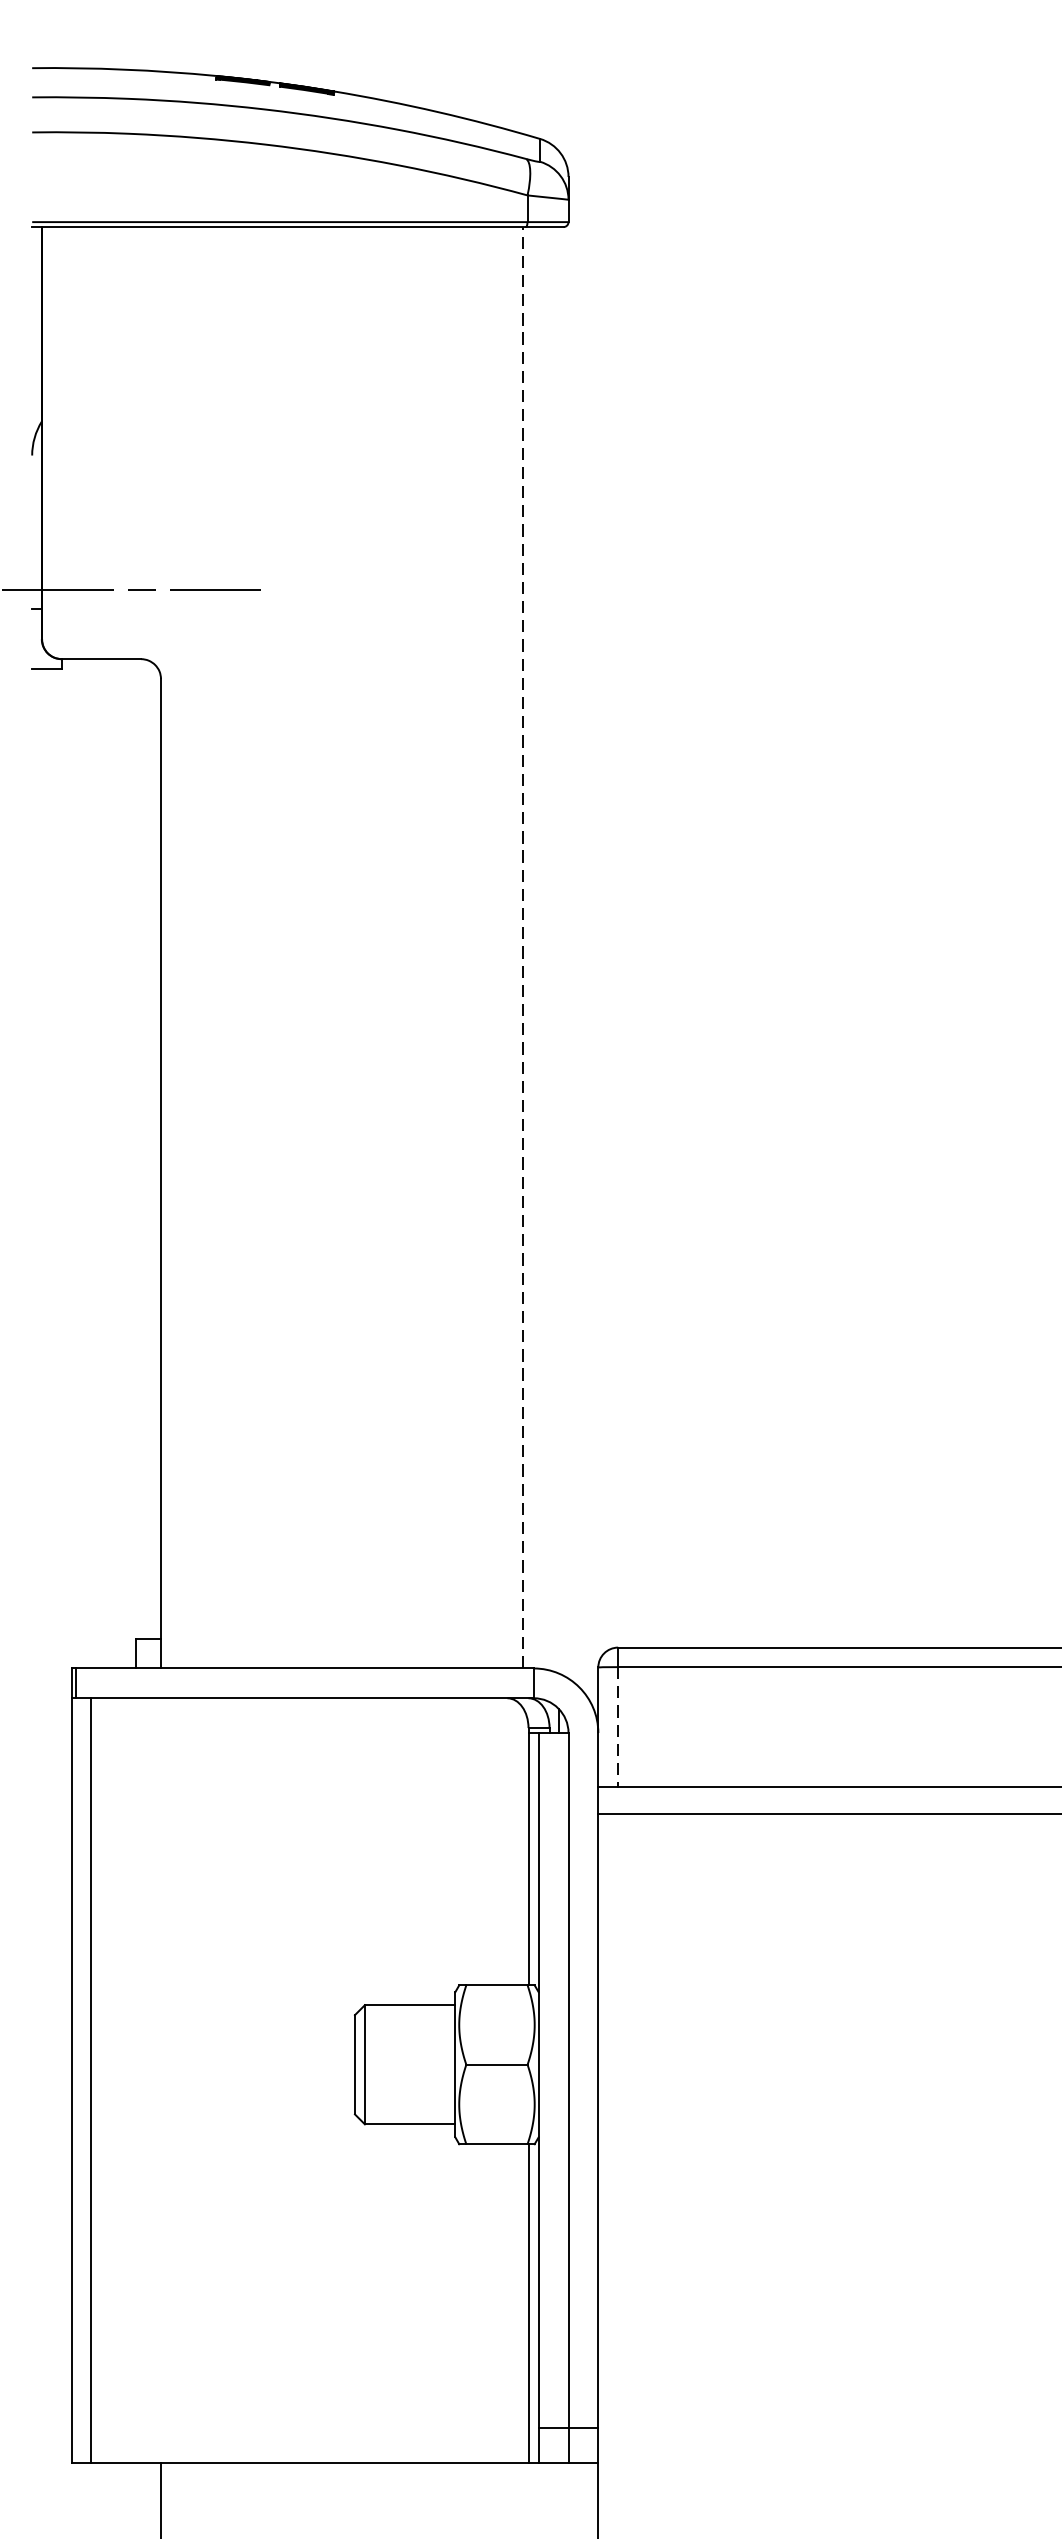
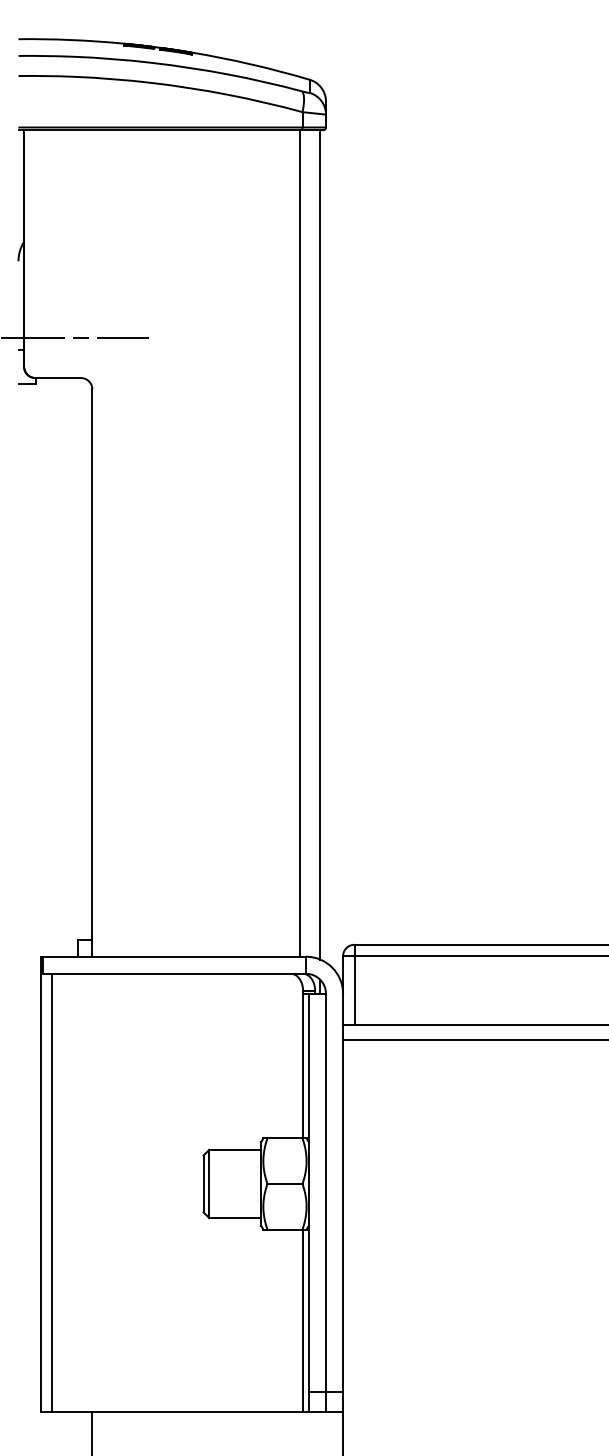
line: (524, 947) -> (300, 543), dashed -> solid
line: (558, 949) -> (320, 544), added
line: (618, 1727) -> (354, 990), dashed -> solid

